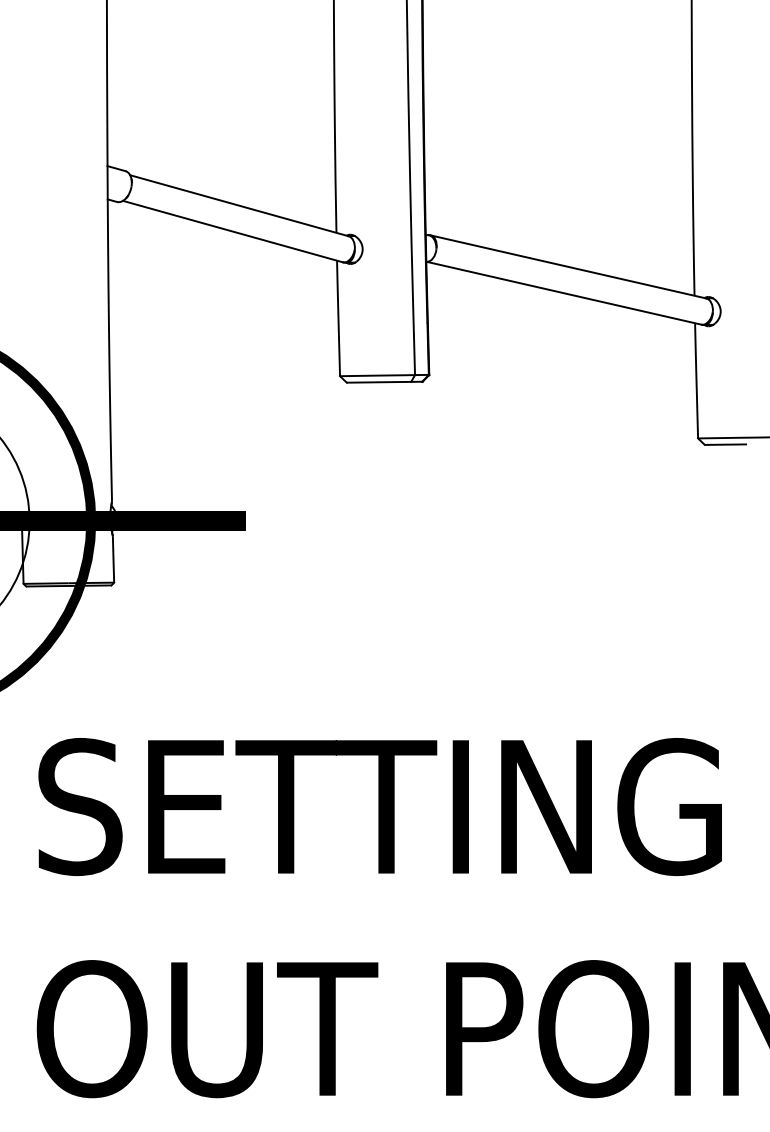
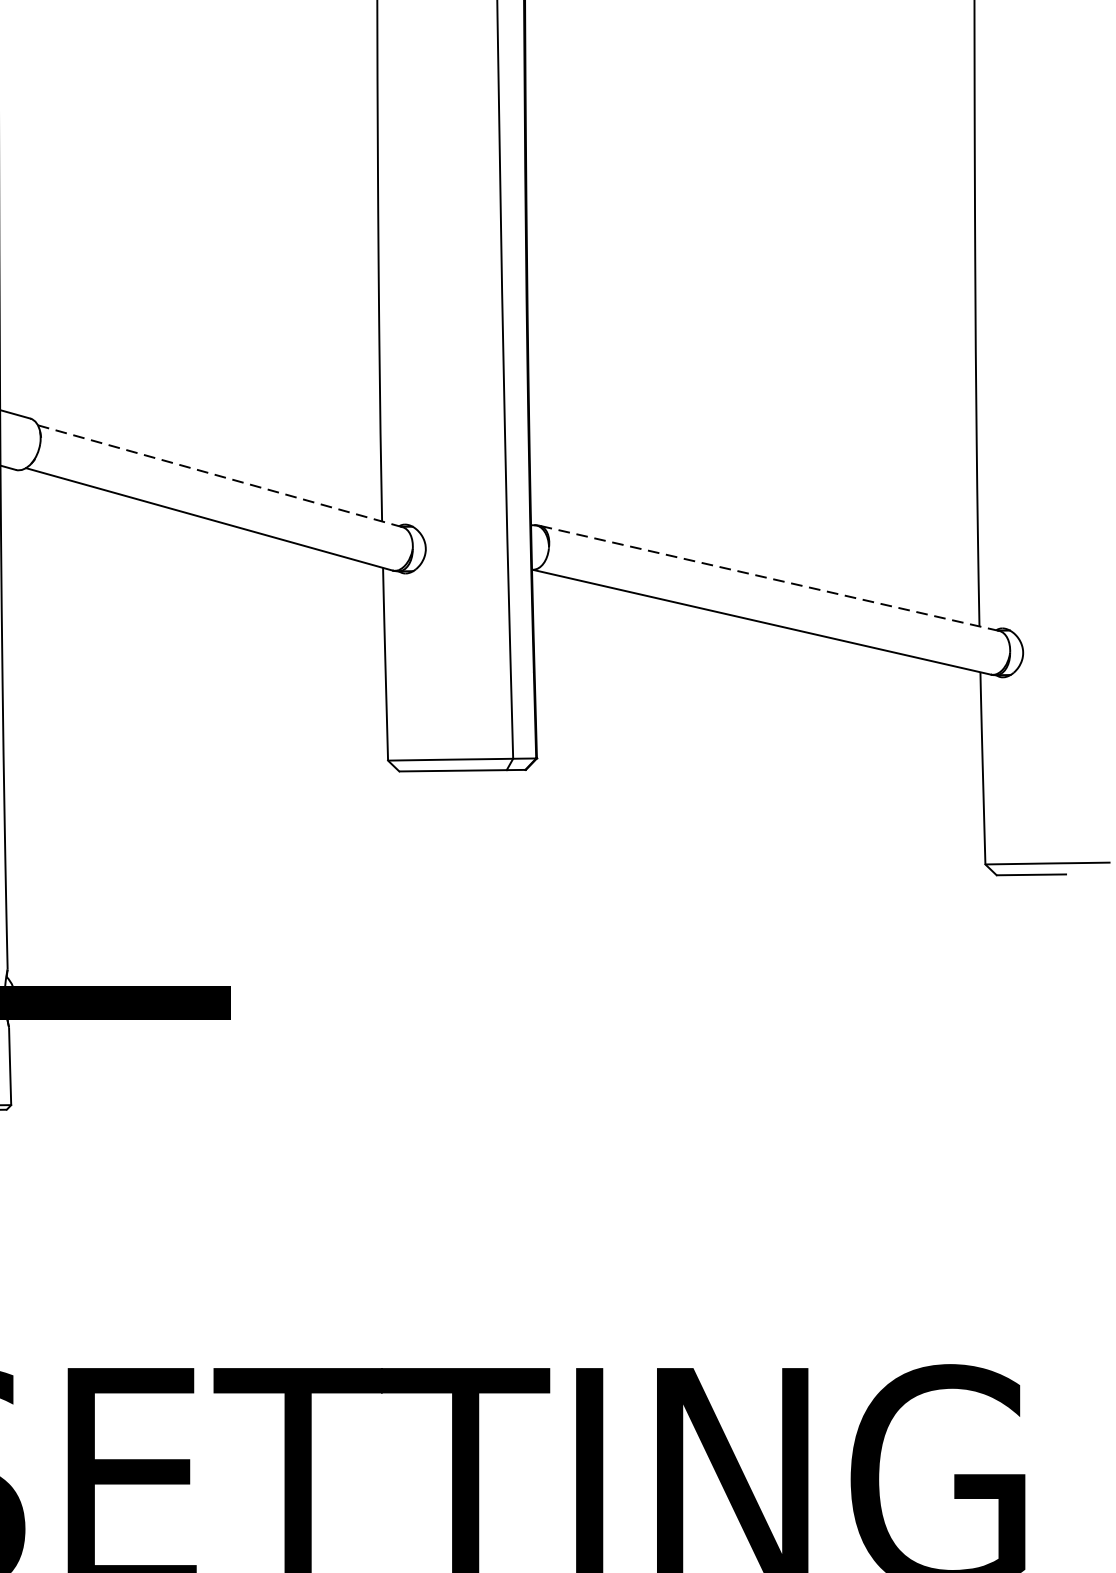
line: (239, 205) -> (220, 475), solid -> dashed
line: (568, 266) -> (769, 577), solid -> dashed

